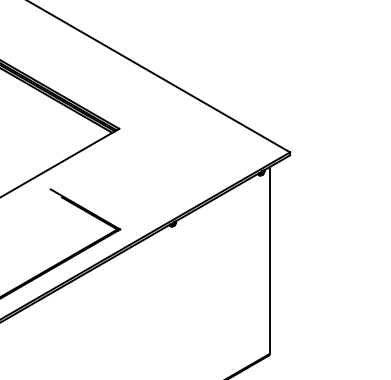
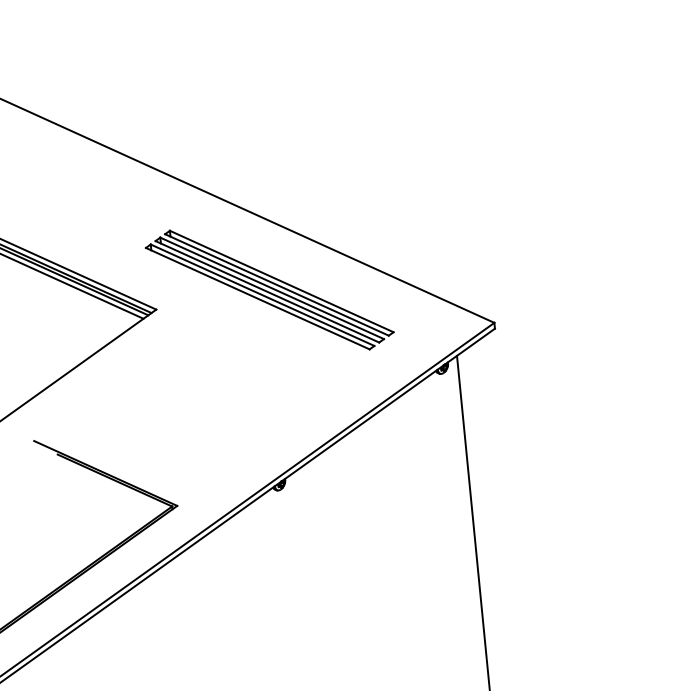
part: (177, 124) -> (269, 289), added

